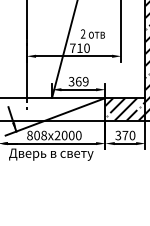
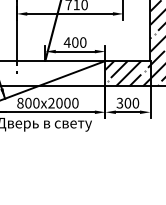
text: (78, 81) -> (75, 42), 369 -> 400
text: (43, 135) -> (35, 103), 808x2000 -> 800x2000
text: (125, 135) -> (128, 103), 370 -> 300

